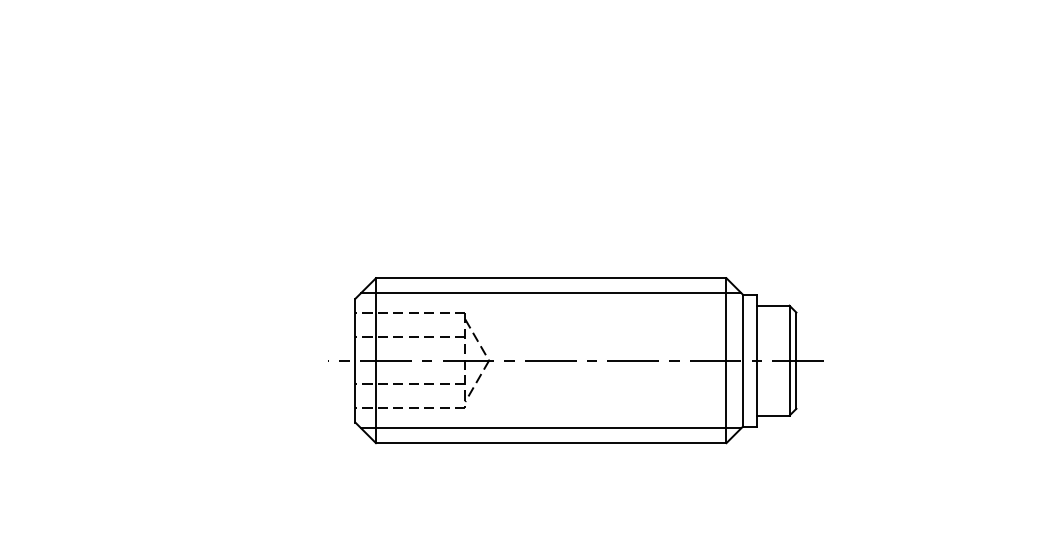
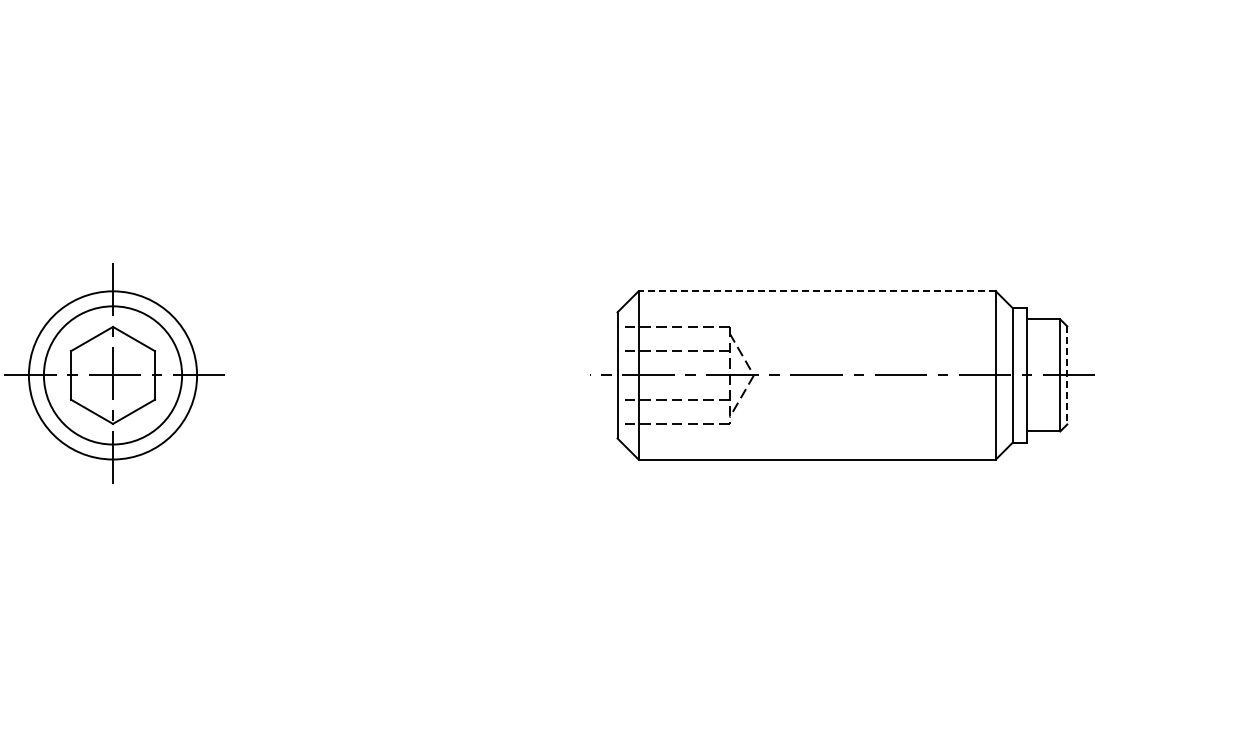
line: (551, 278) -> (817, 291), solid -> dashed
line: (550, 293) -> (816, 306), removed
line: (796, 360) -> (1067, 375), solid -> dashed
line: (550, 428) -> (816, 444), removed

